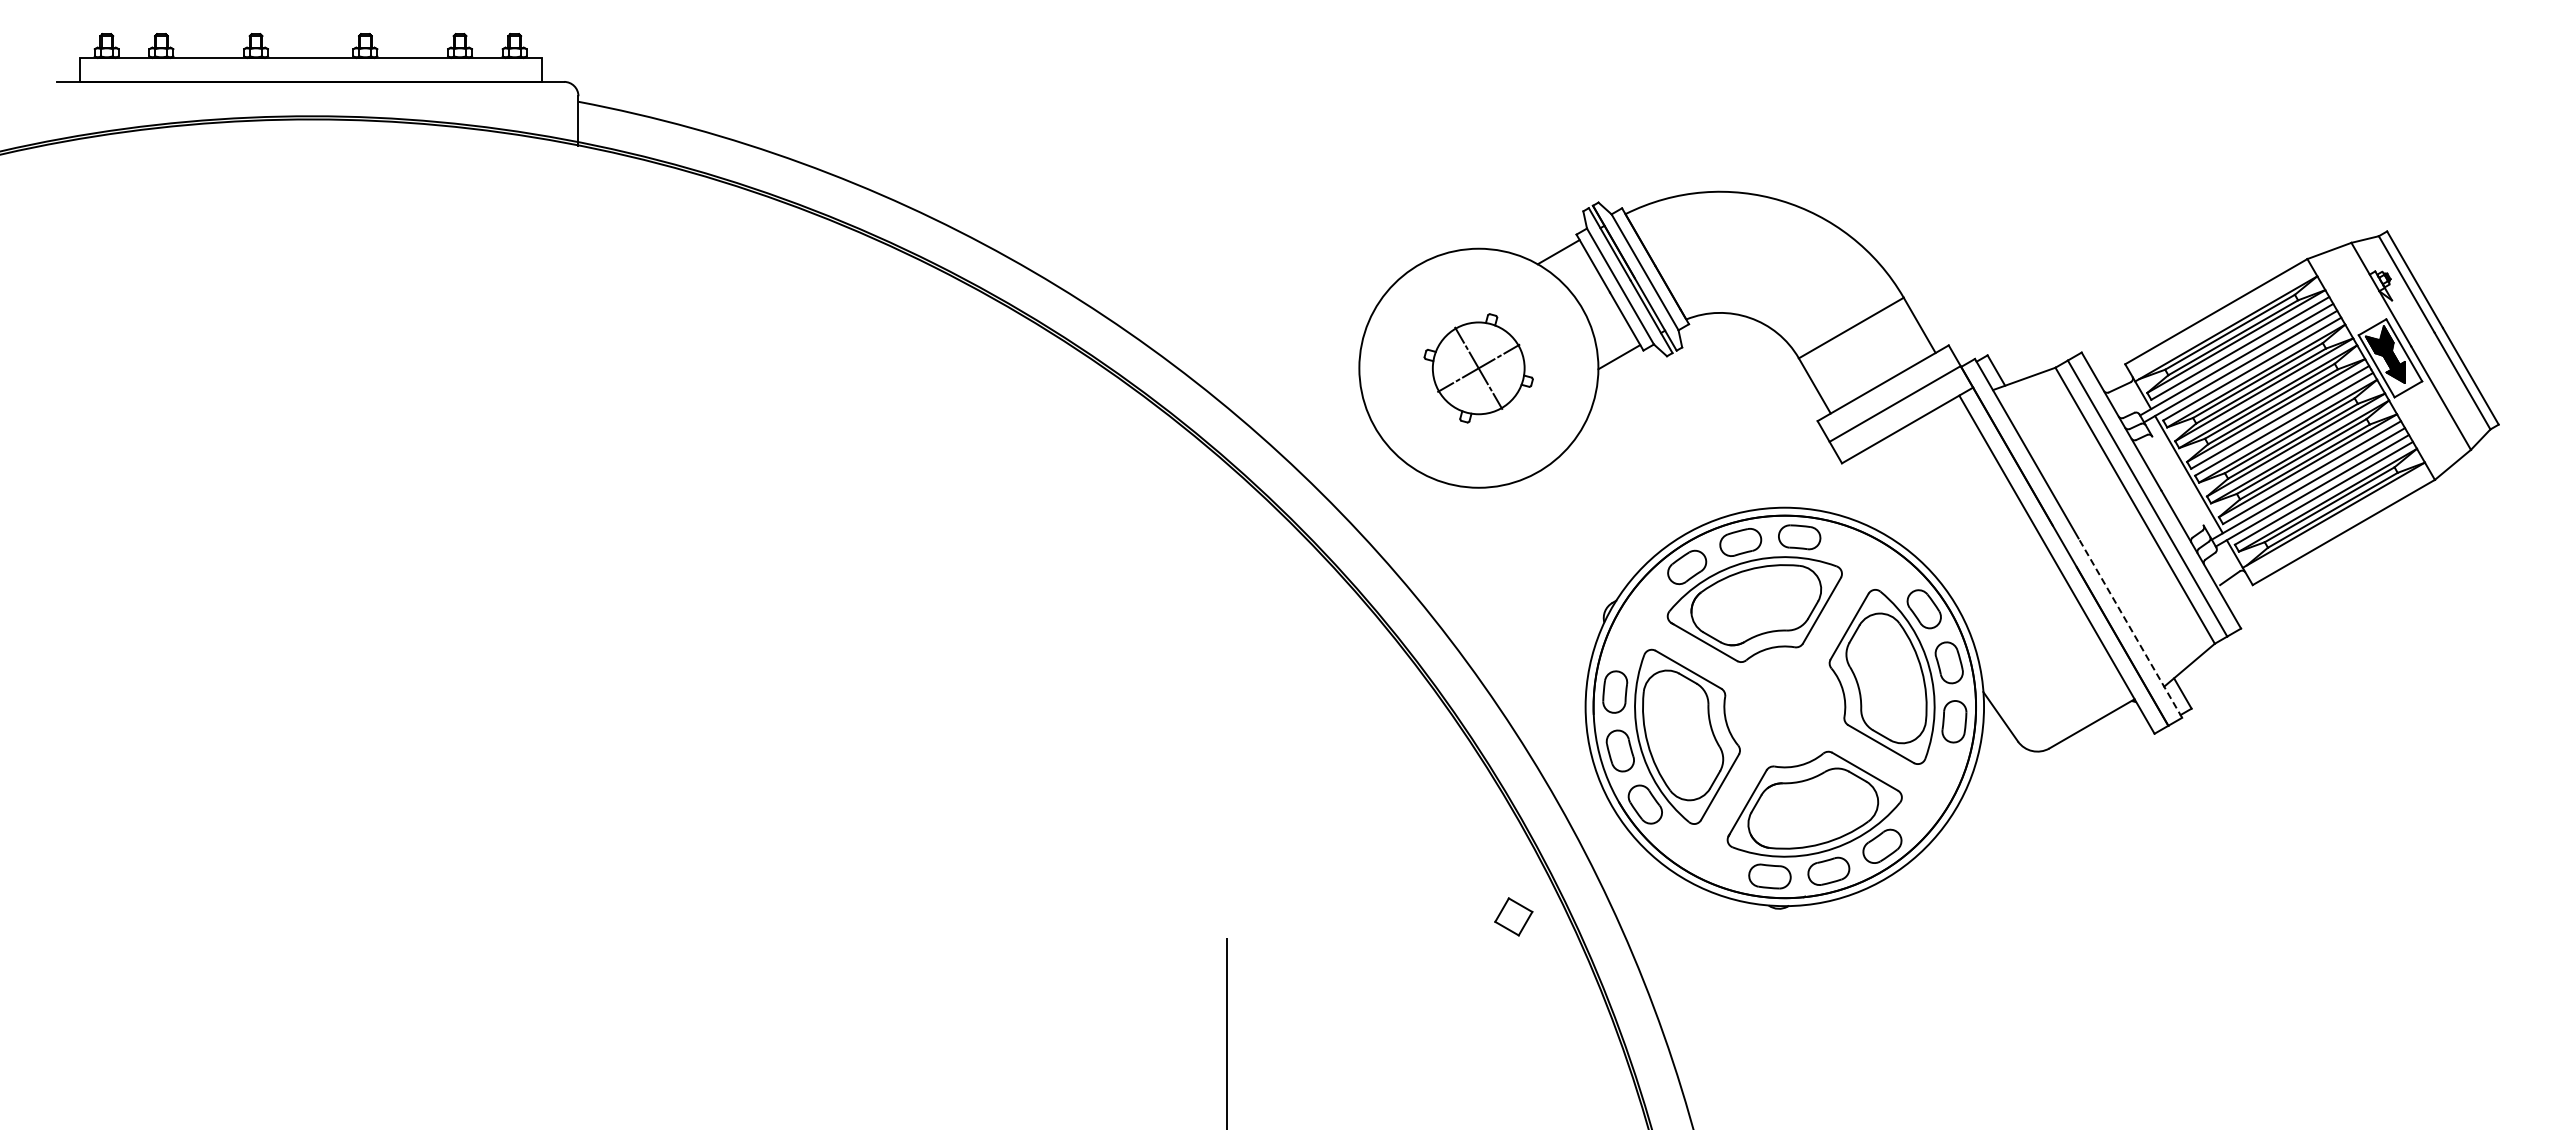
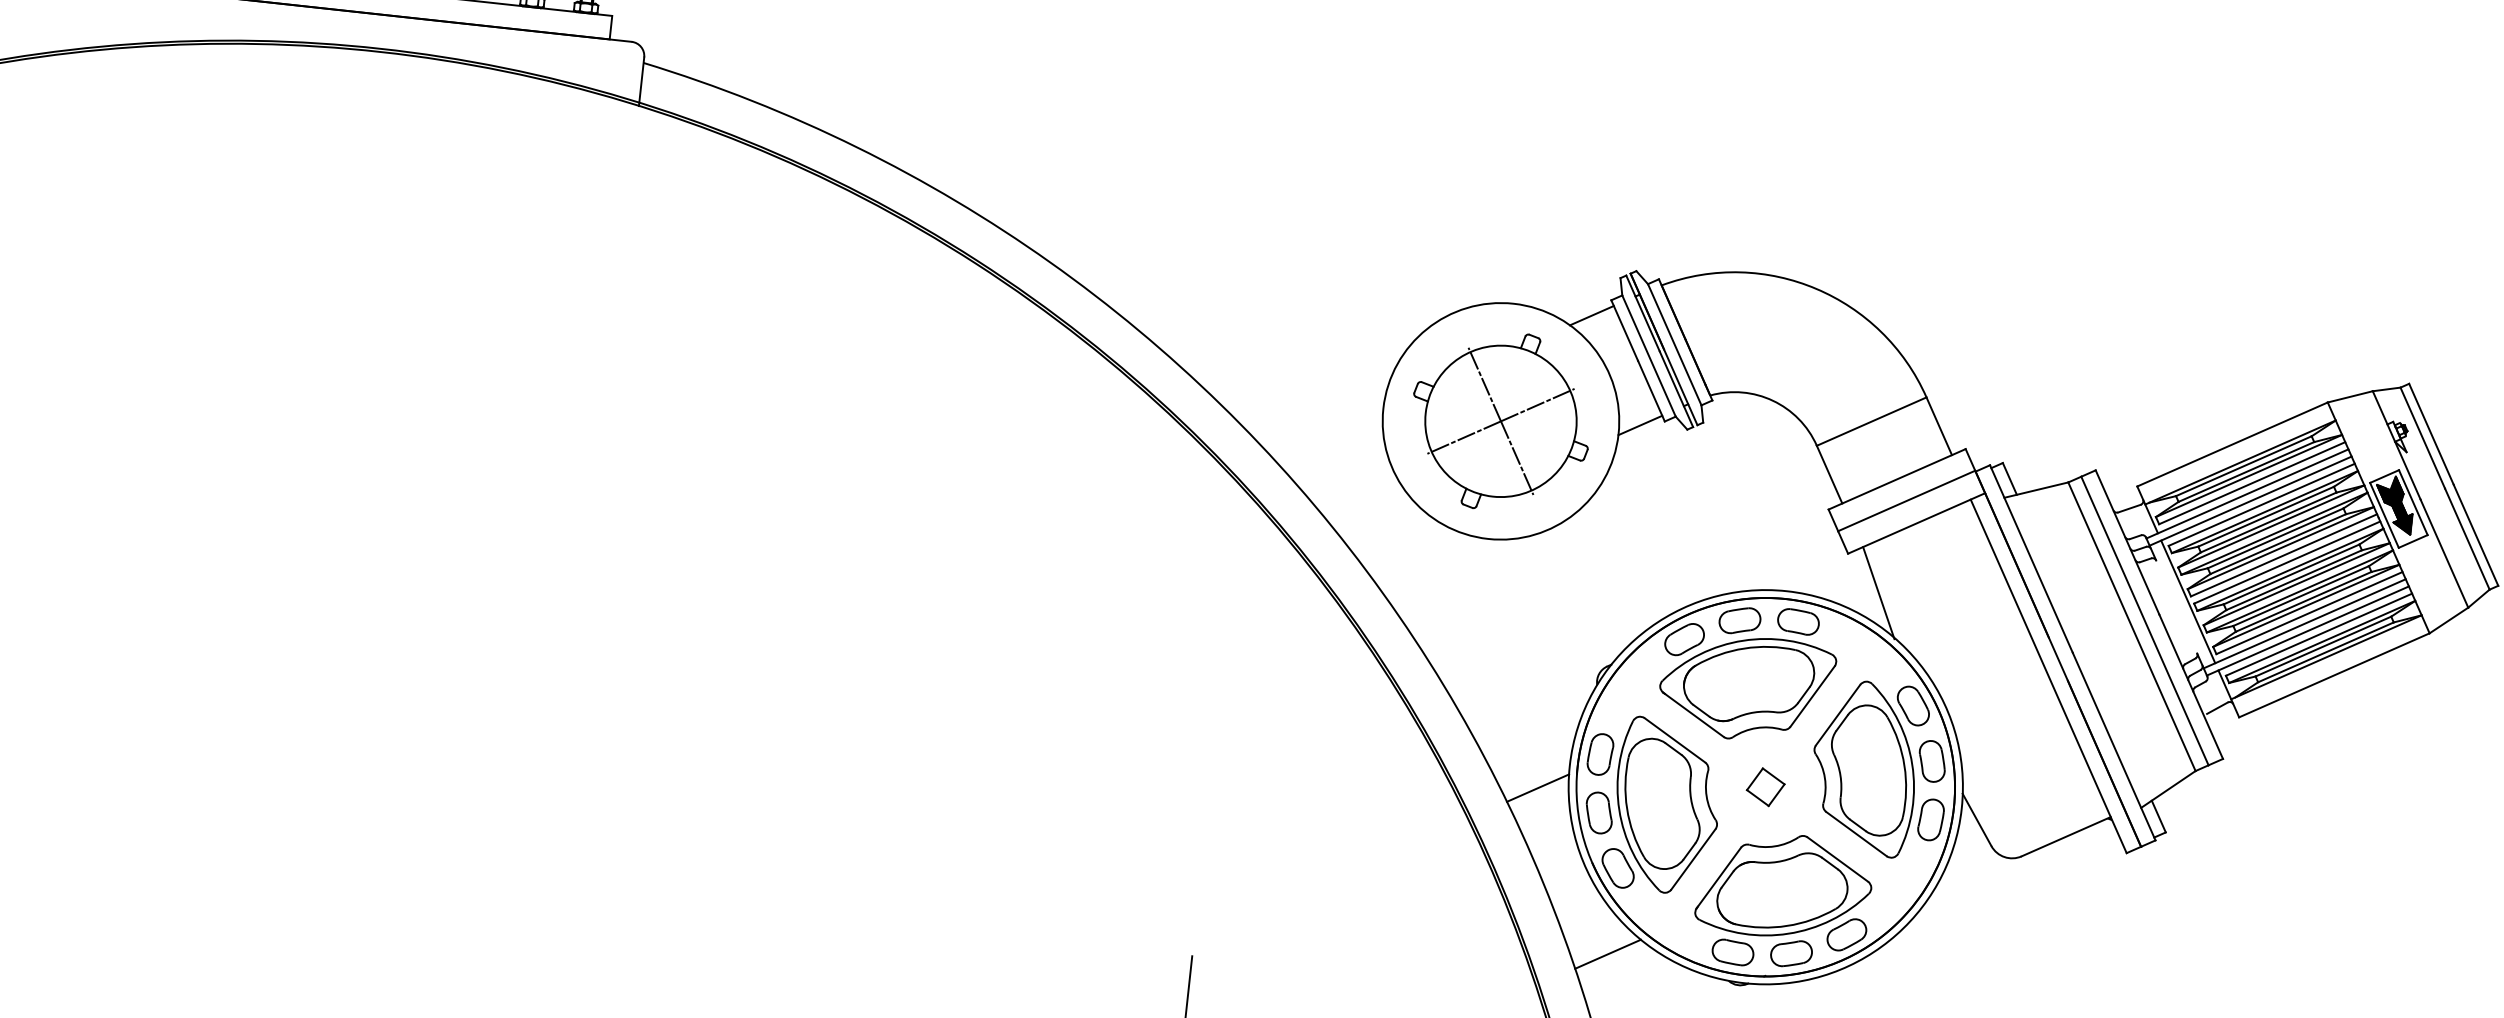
part: (1478, 368) -> (1500, 421), size x1.67
line: (1876, 499) -> (1878, 592), added
line: (2130, 628) -> (2114, 747), dashed -> solid
line: (1555, 732) -> (1537, 787), added
line: (1644, 891) -> (1607, 953), added
part: (1513, 916) -> (1765, 786), moved

